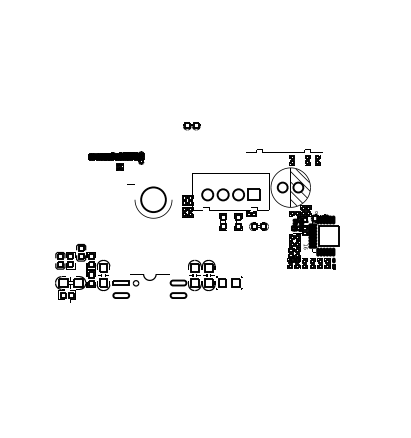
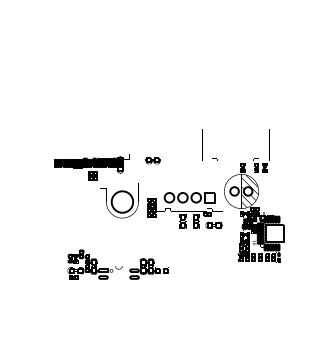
part: (191, 126) -> (152, 161), moved
part: (118, 160) -> (92, 167), size x1.43
part: (148, 271) -> (118, 264), size x0.62

